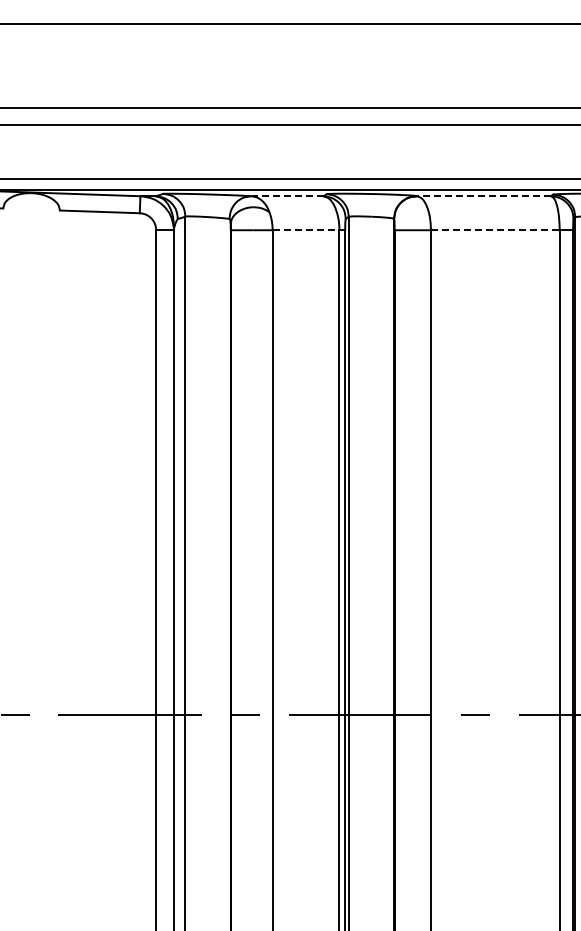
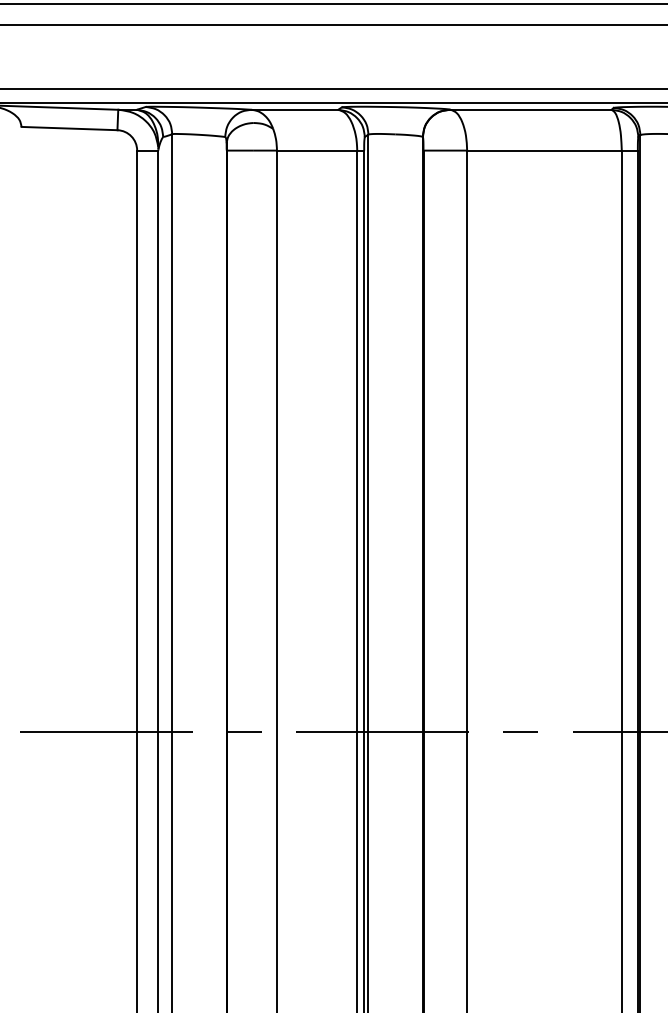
line: (287, 196) -> (294, 110), dashed -> solid
line: (483, 196) -> (530, 110), dashed -> solid
line: (306, 230) -> (317, 150), dashed -> solid
line: (495, 230) -> (544, 150), dashed -> solid

